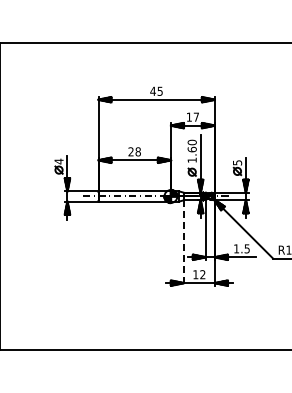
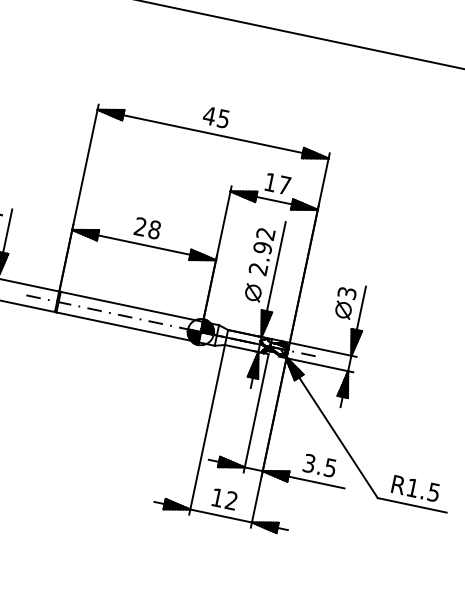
text: (191, 150) -> (260, 249), 1.60 -> 2.92
text: (236, 162) -> (345, 292), 5 -> 3
line: (183, 243) -> (206, 430), dashed -> solid
text: (236, 248) -> (309, 462), 1.5 -> 3.5

